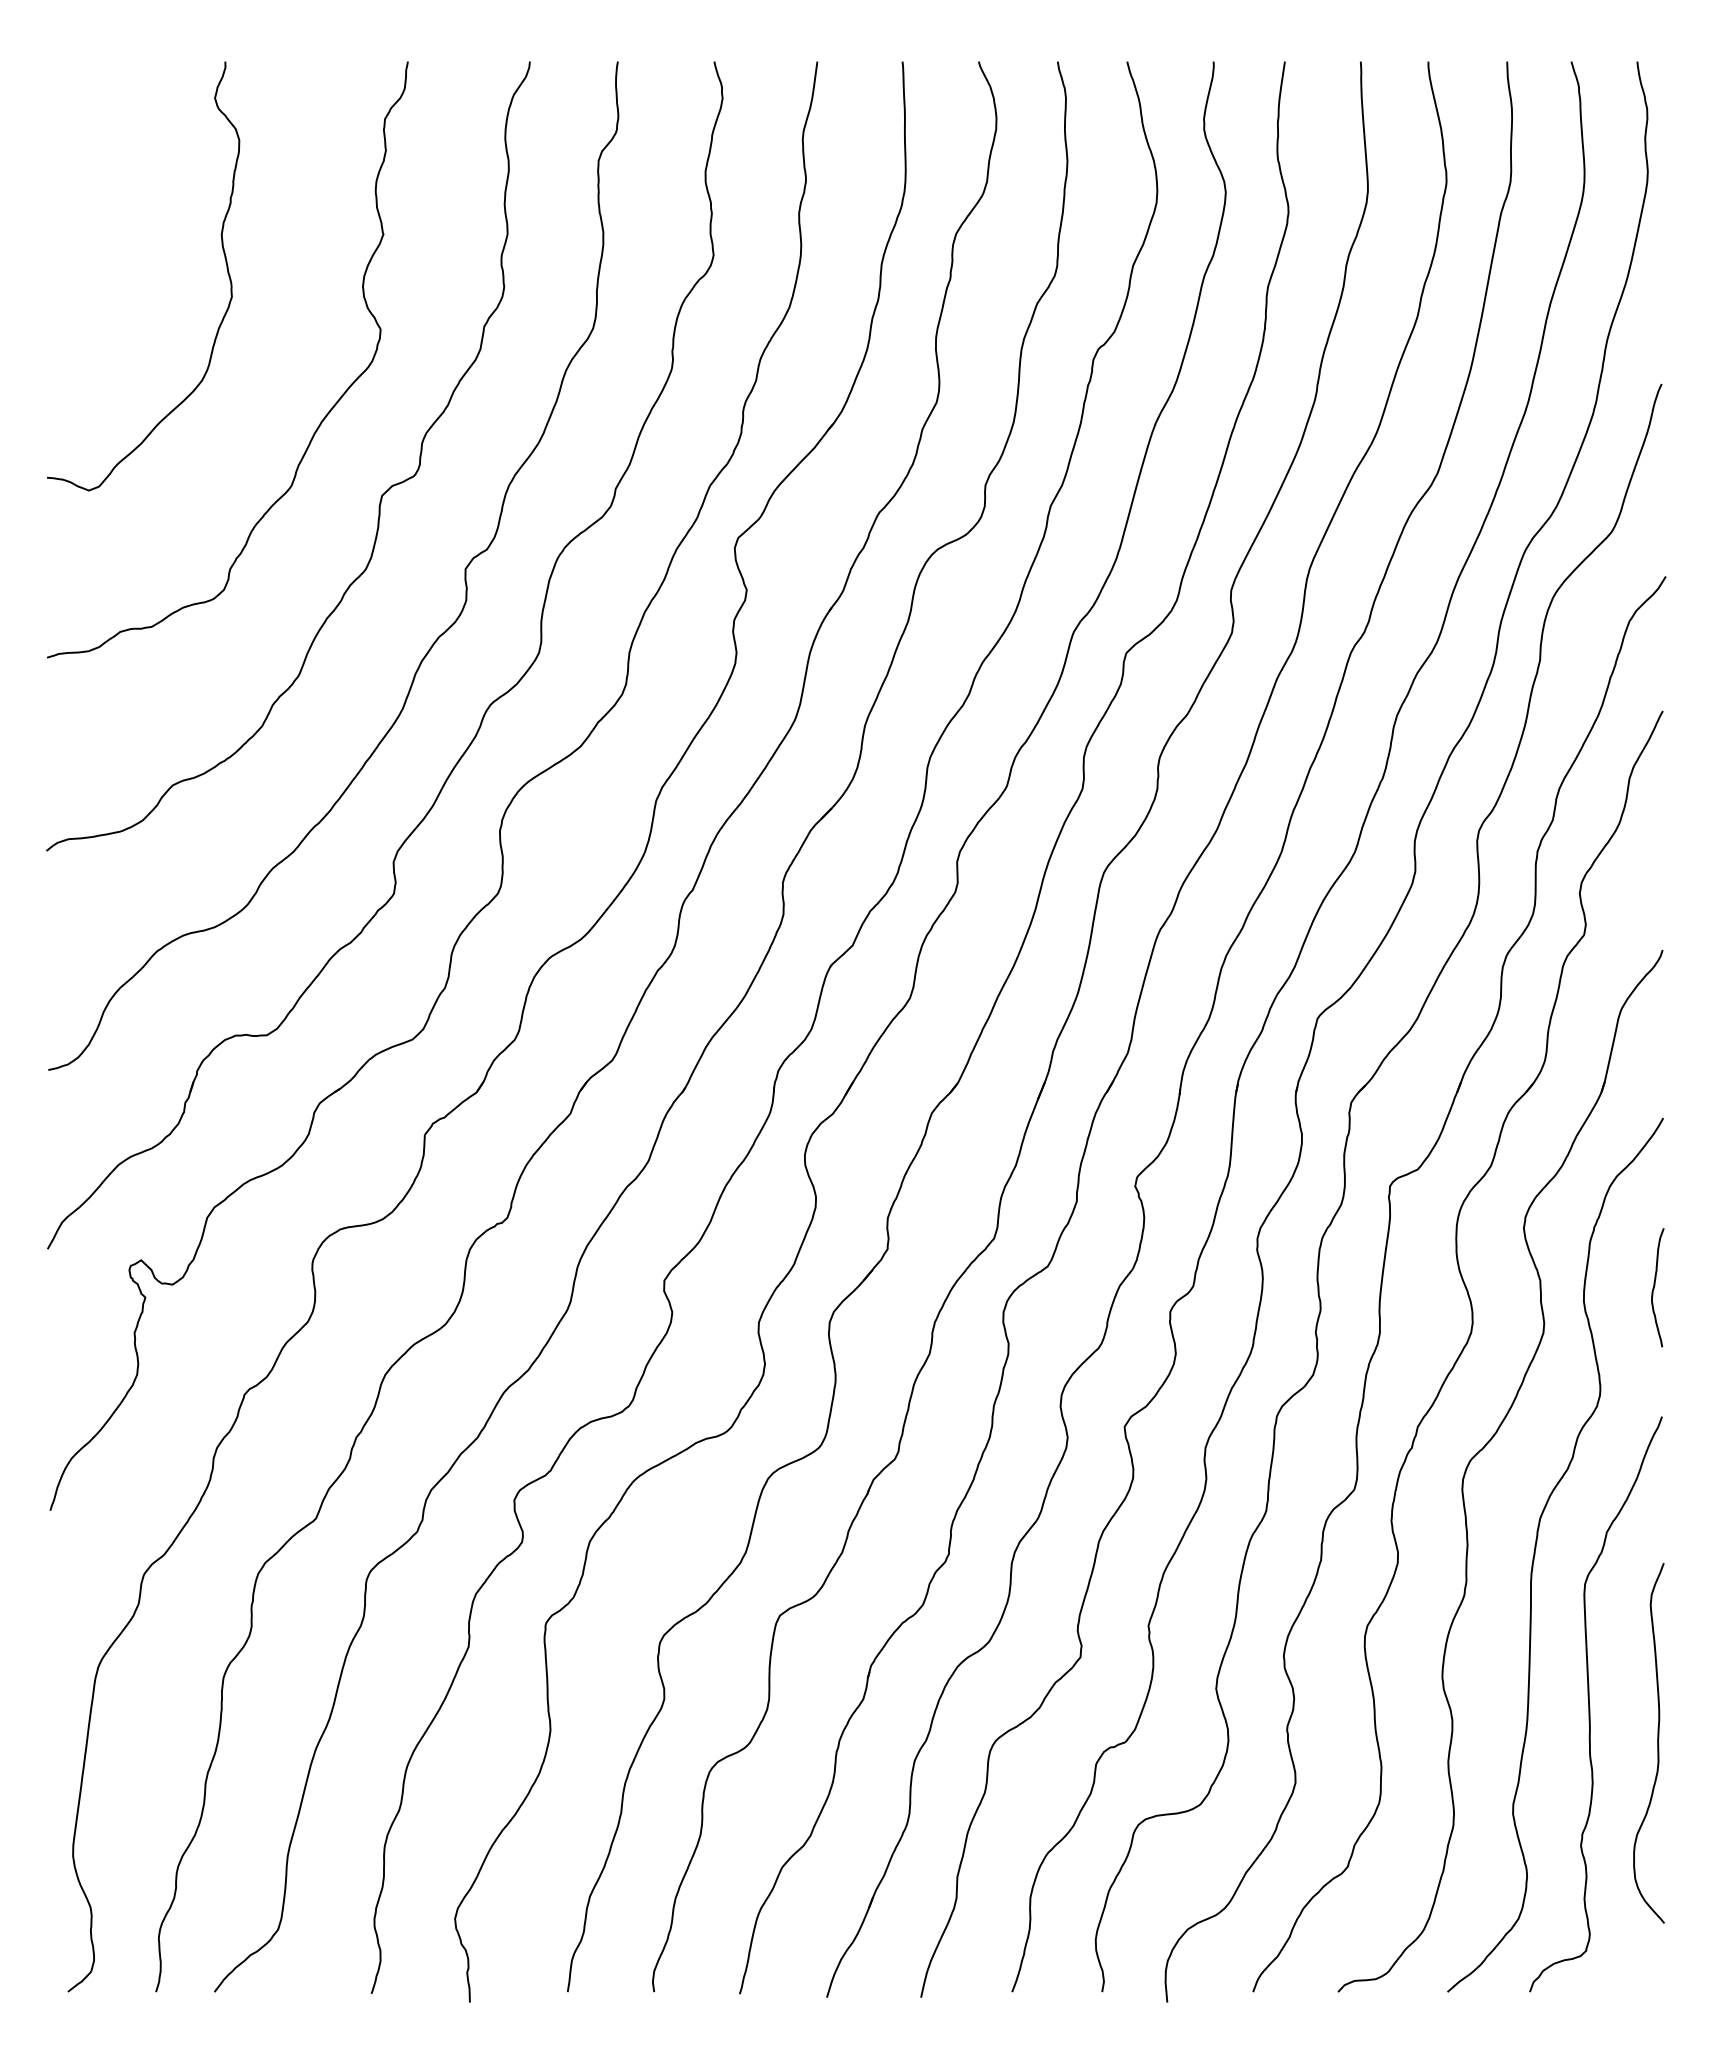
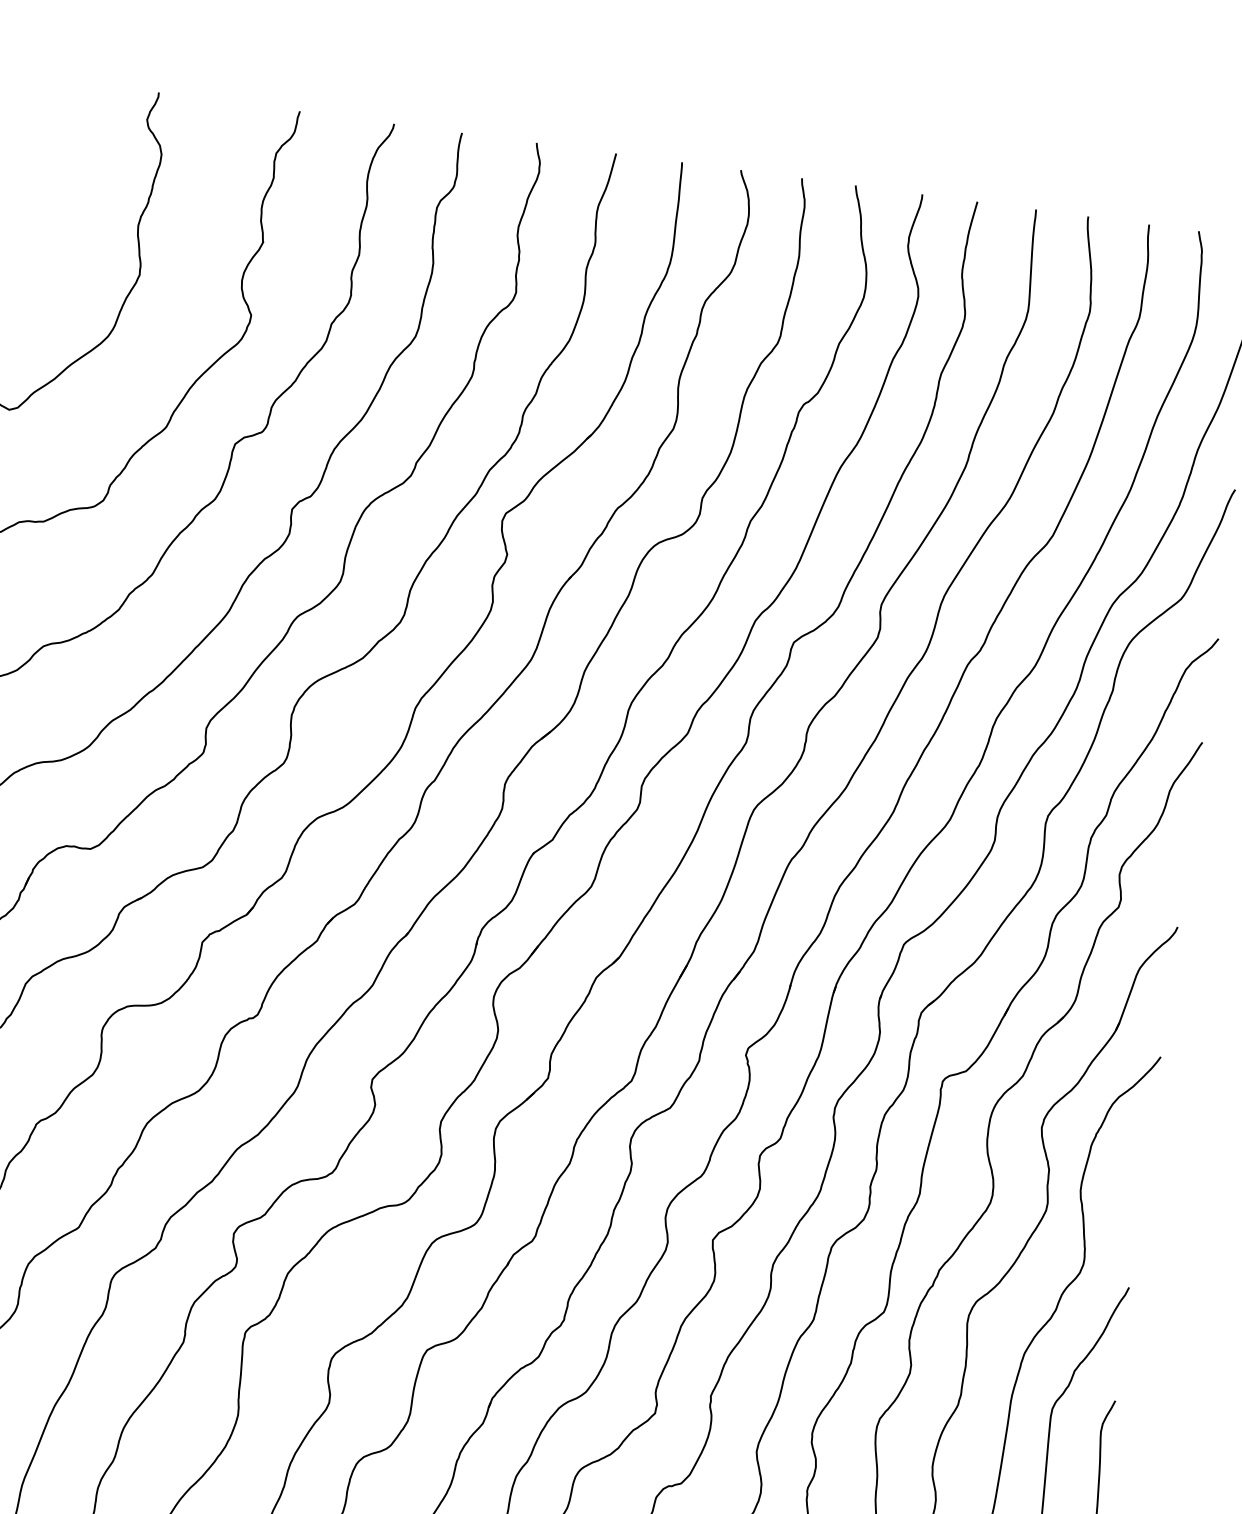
curve: (1655, 1286) -> (1137, 1186), removed

